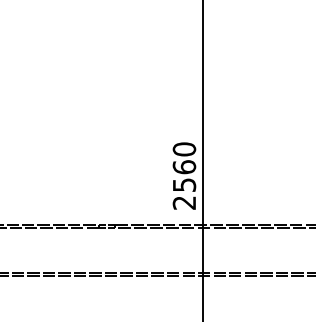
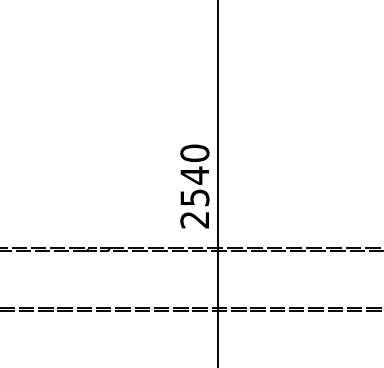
text: (184, 167) -> (194, 175), 2560 -> 2540

